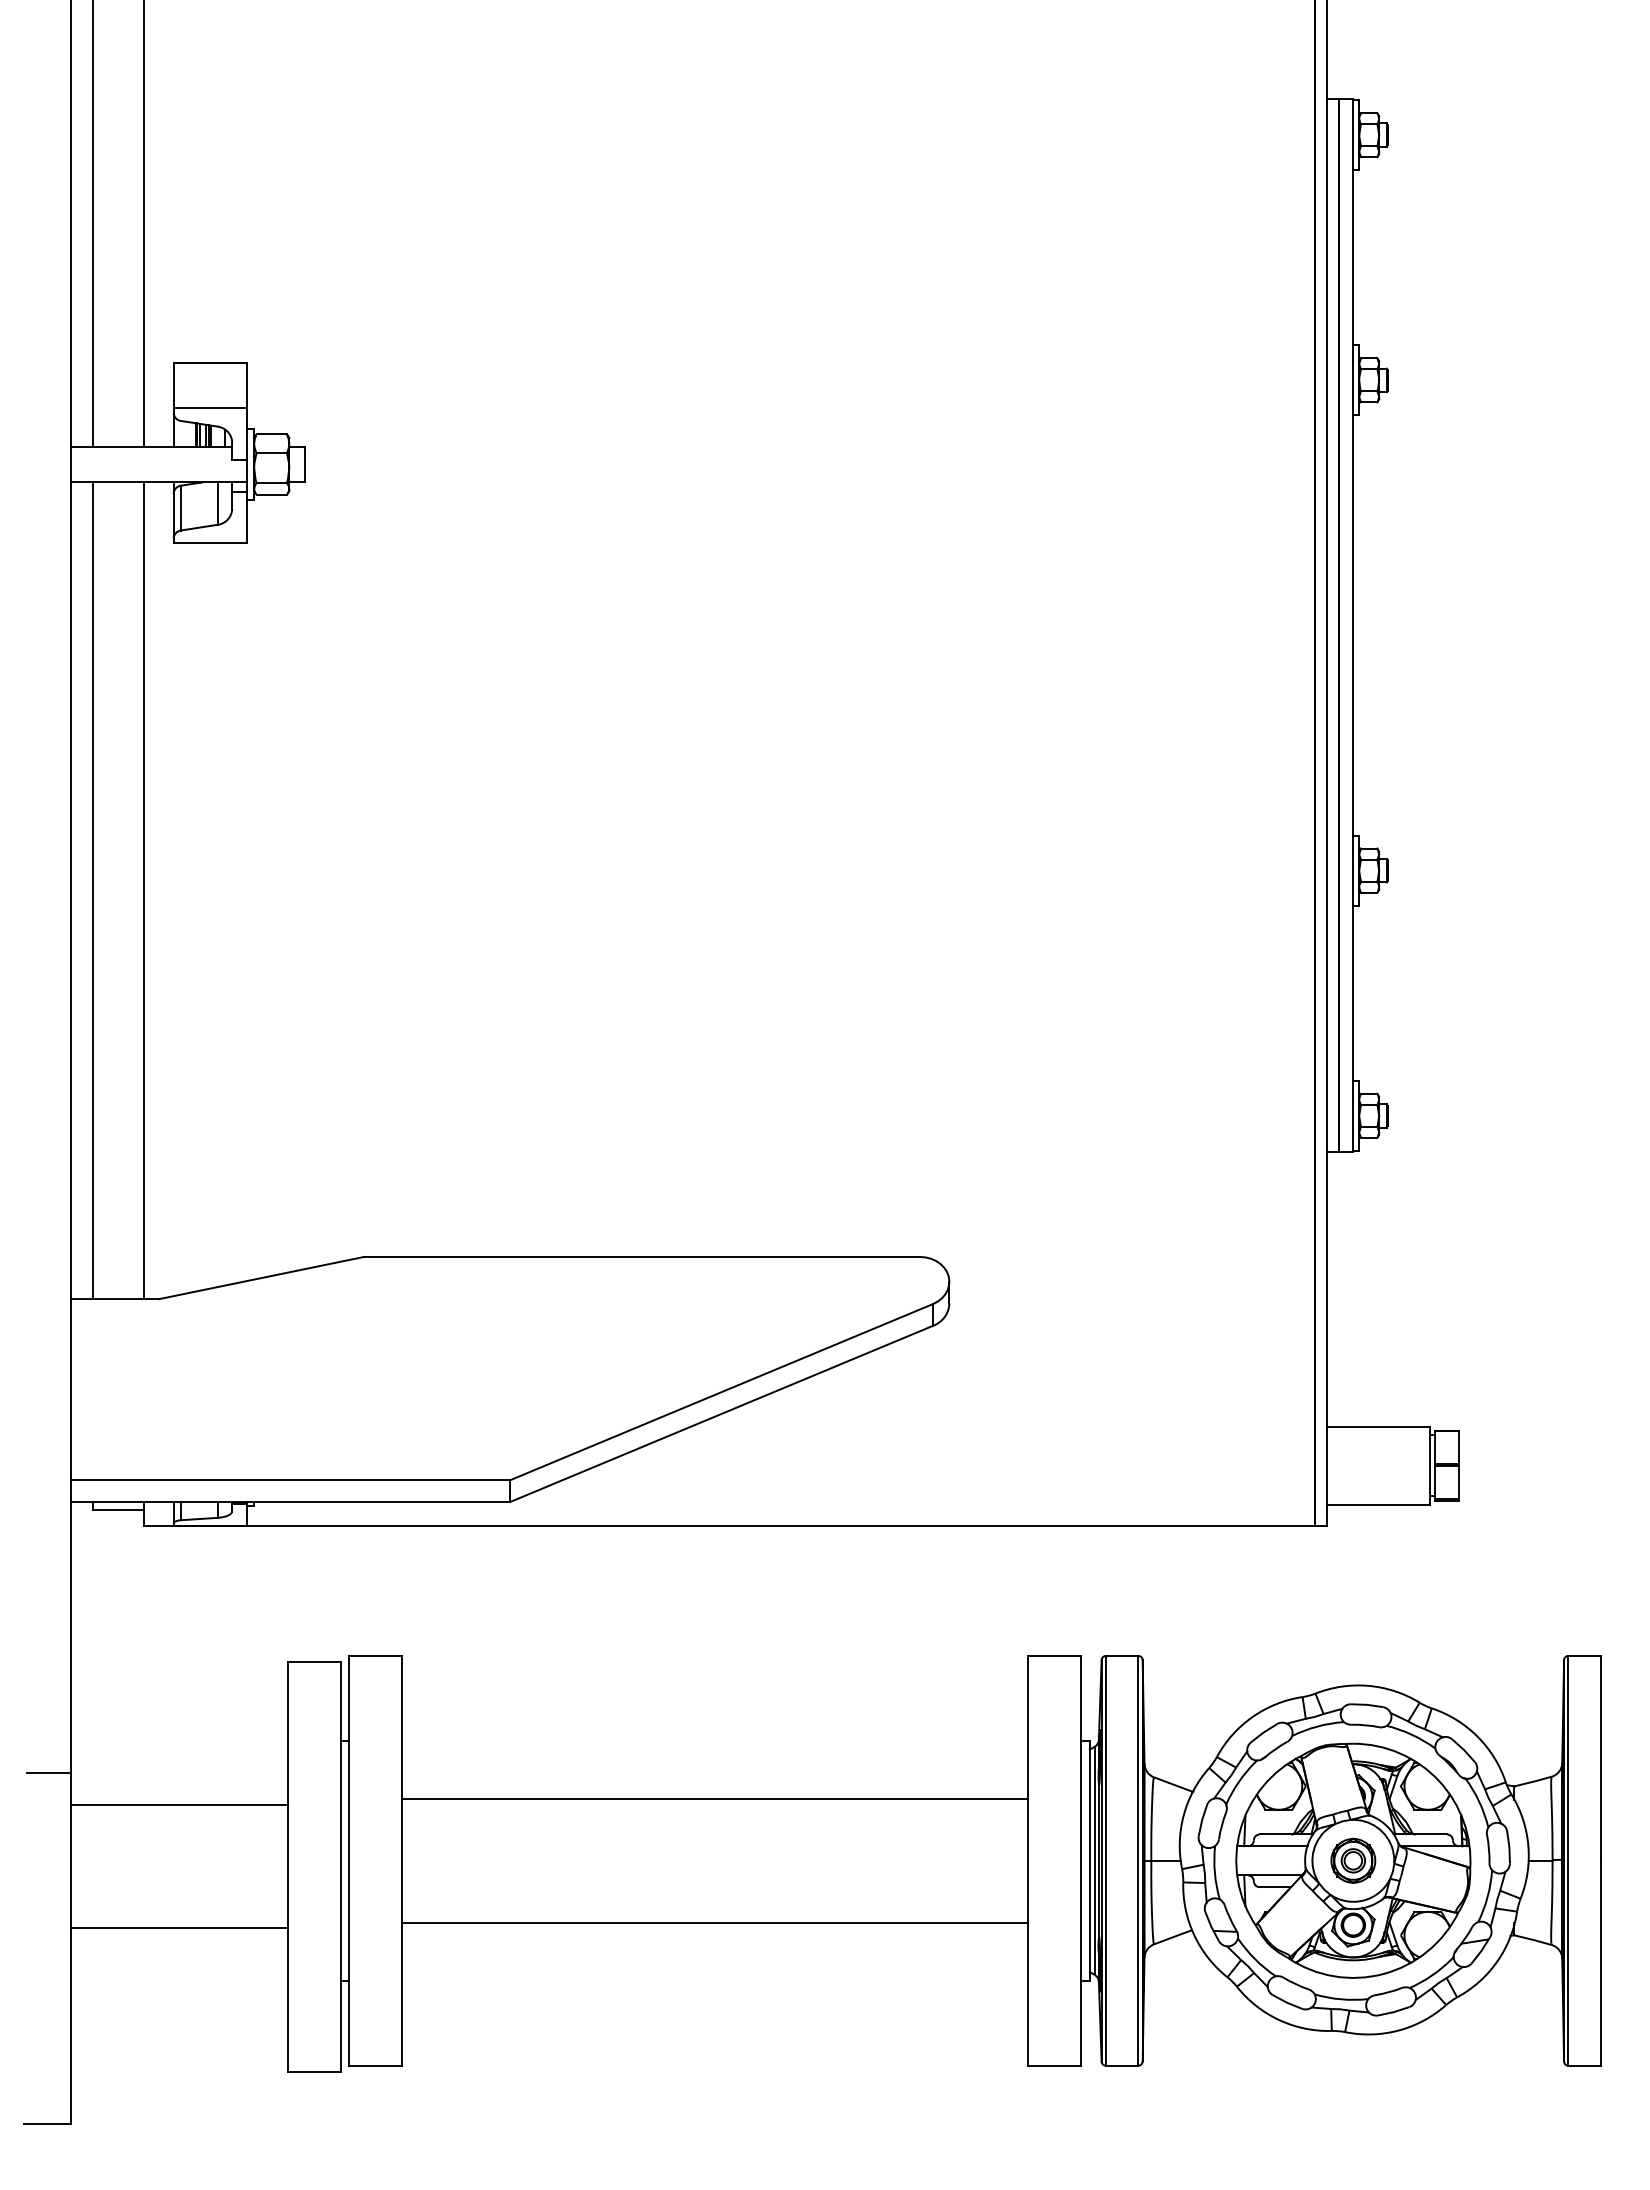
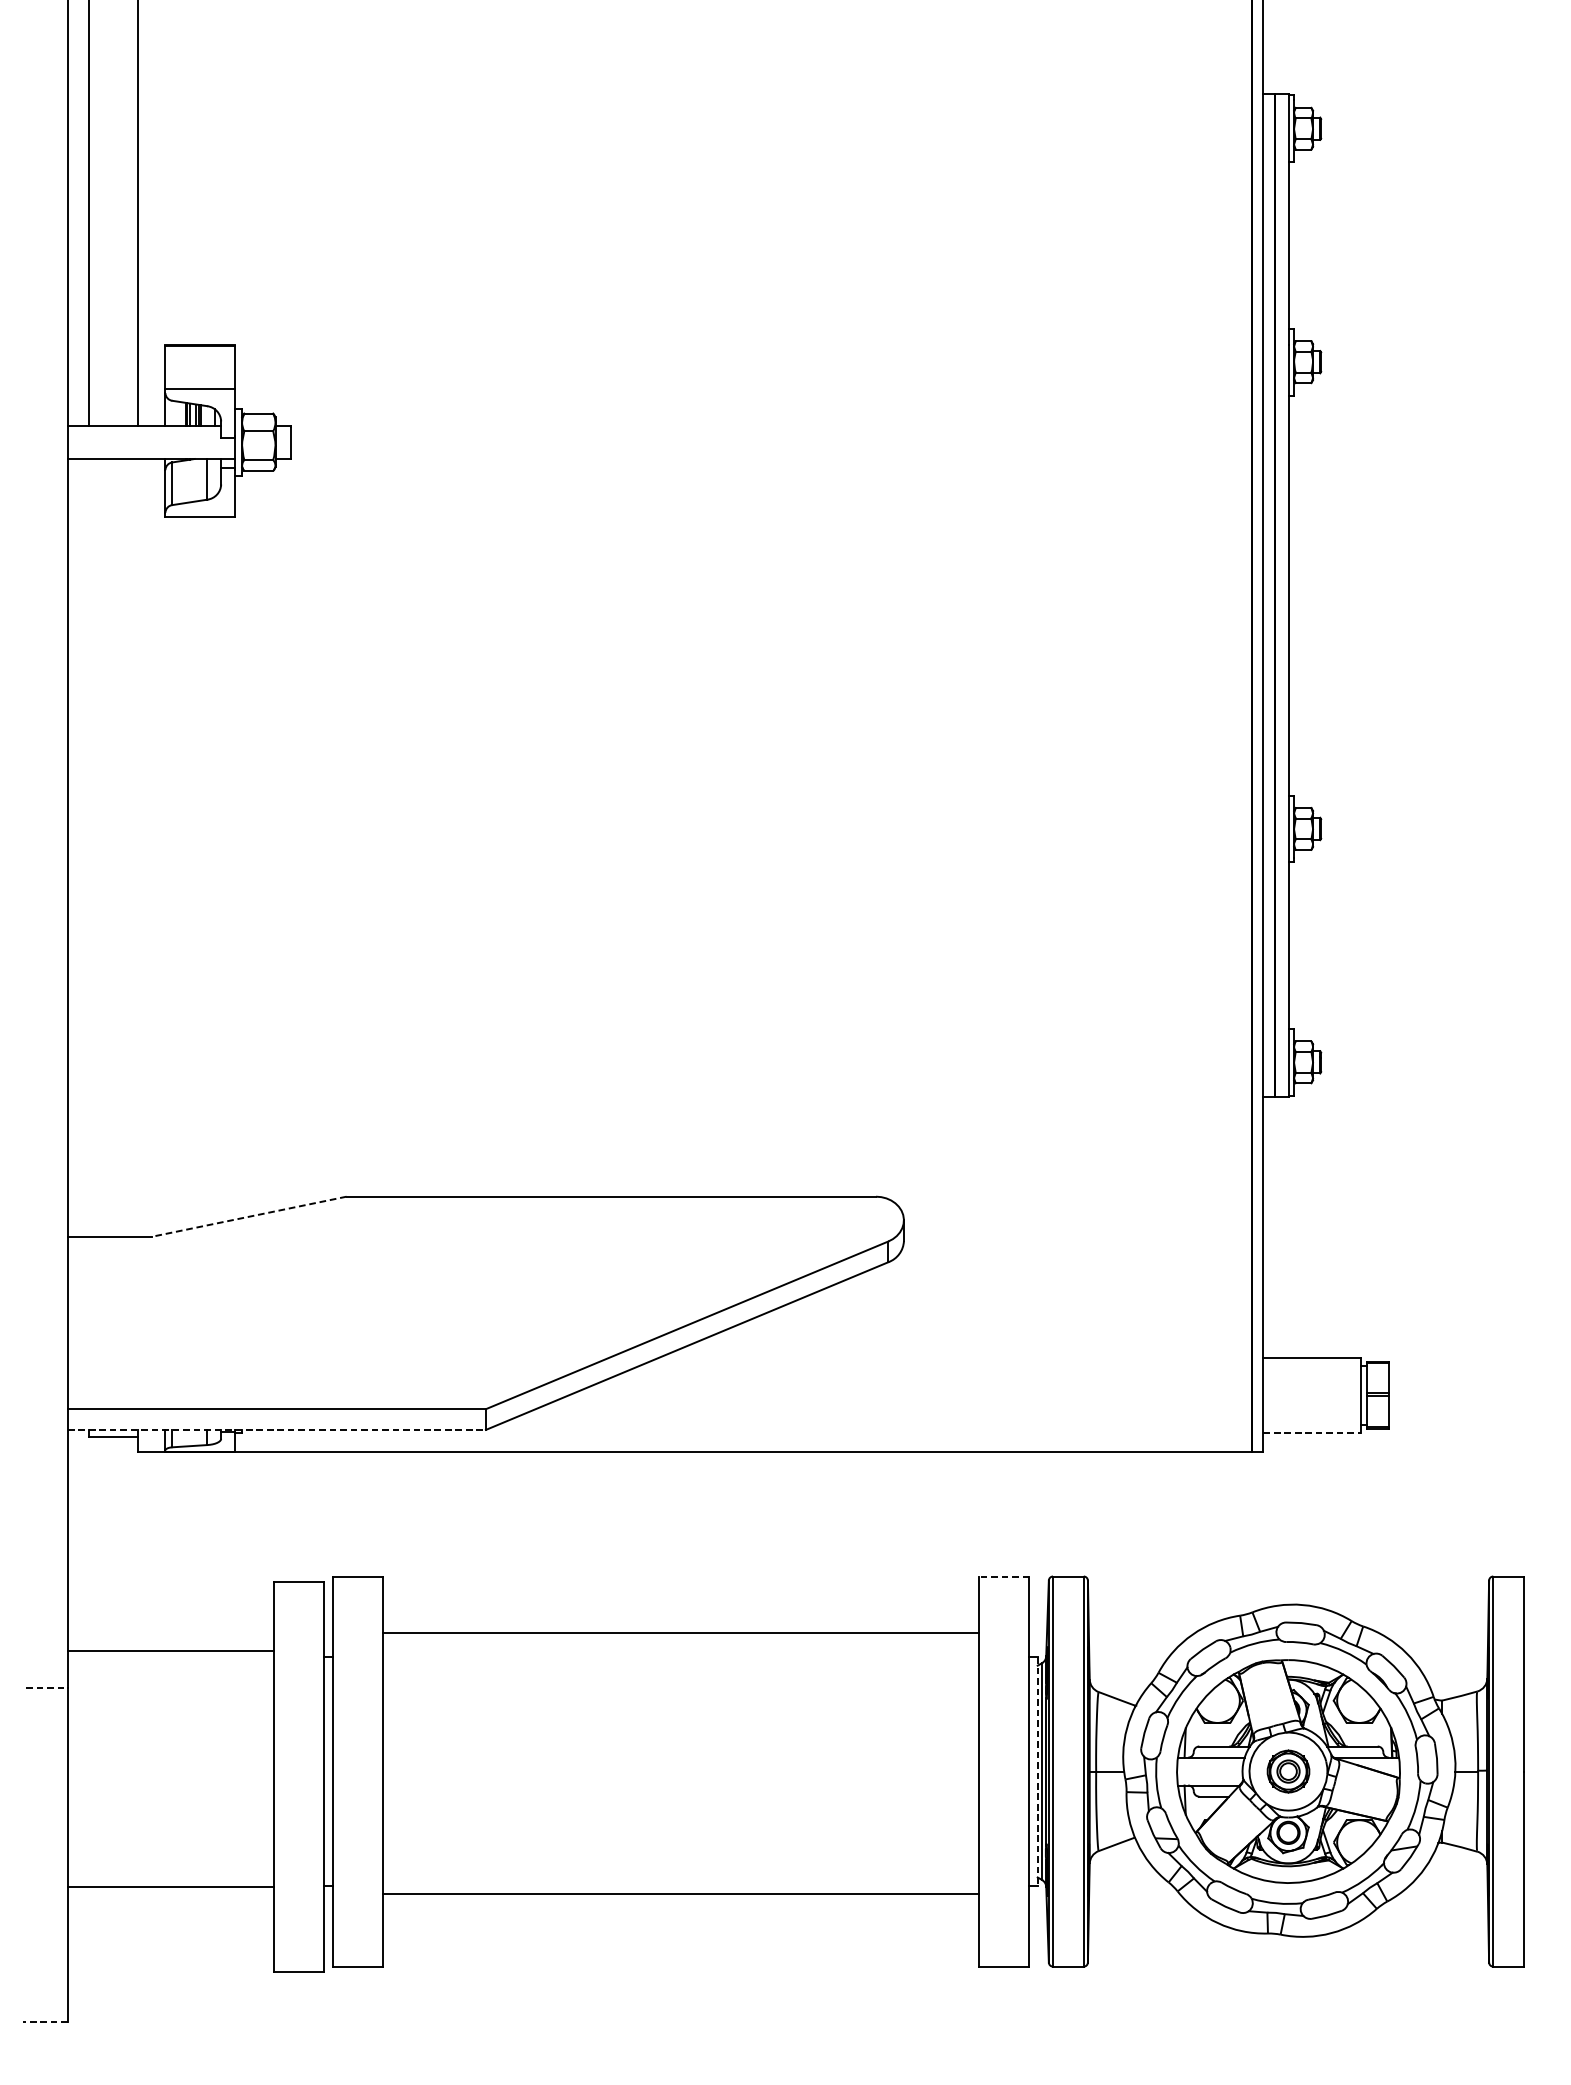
line: (93, 890) -> (89, 847), removed
line: (144, 890) -> (137, 847), removed
line: (261, 1278) -> (249, 1217), solid -> dashed
line: (290, 1501) -> (276, 1429), solid -> dashed
line: (1378, 1504) -> (1312, 1432), solid -> dashed
line: (1054, 1655) -> (1003, 1576), solid -> dashed
line: (49, 1773) -> (47, 1688), solid -> dashed
line: (715, 1798) -> (681, 1633), moved
line: (179, 1804) -> (170, 1650), moved
line: (1089, 1861) -> (1037, 1772), solid -> dashed
line: (715, 1922) -> (681, 1894), moved
line: (179, 1928) -> (170, 1887), moved
line: (47, 2124) -> (45, 2022), solid -> dashed

